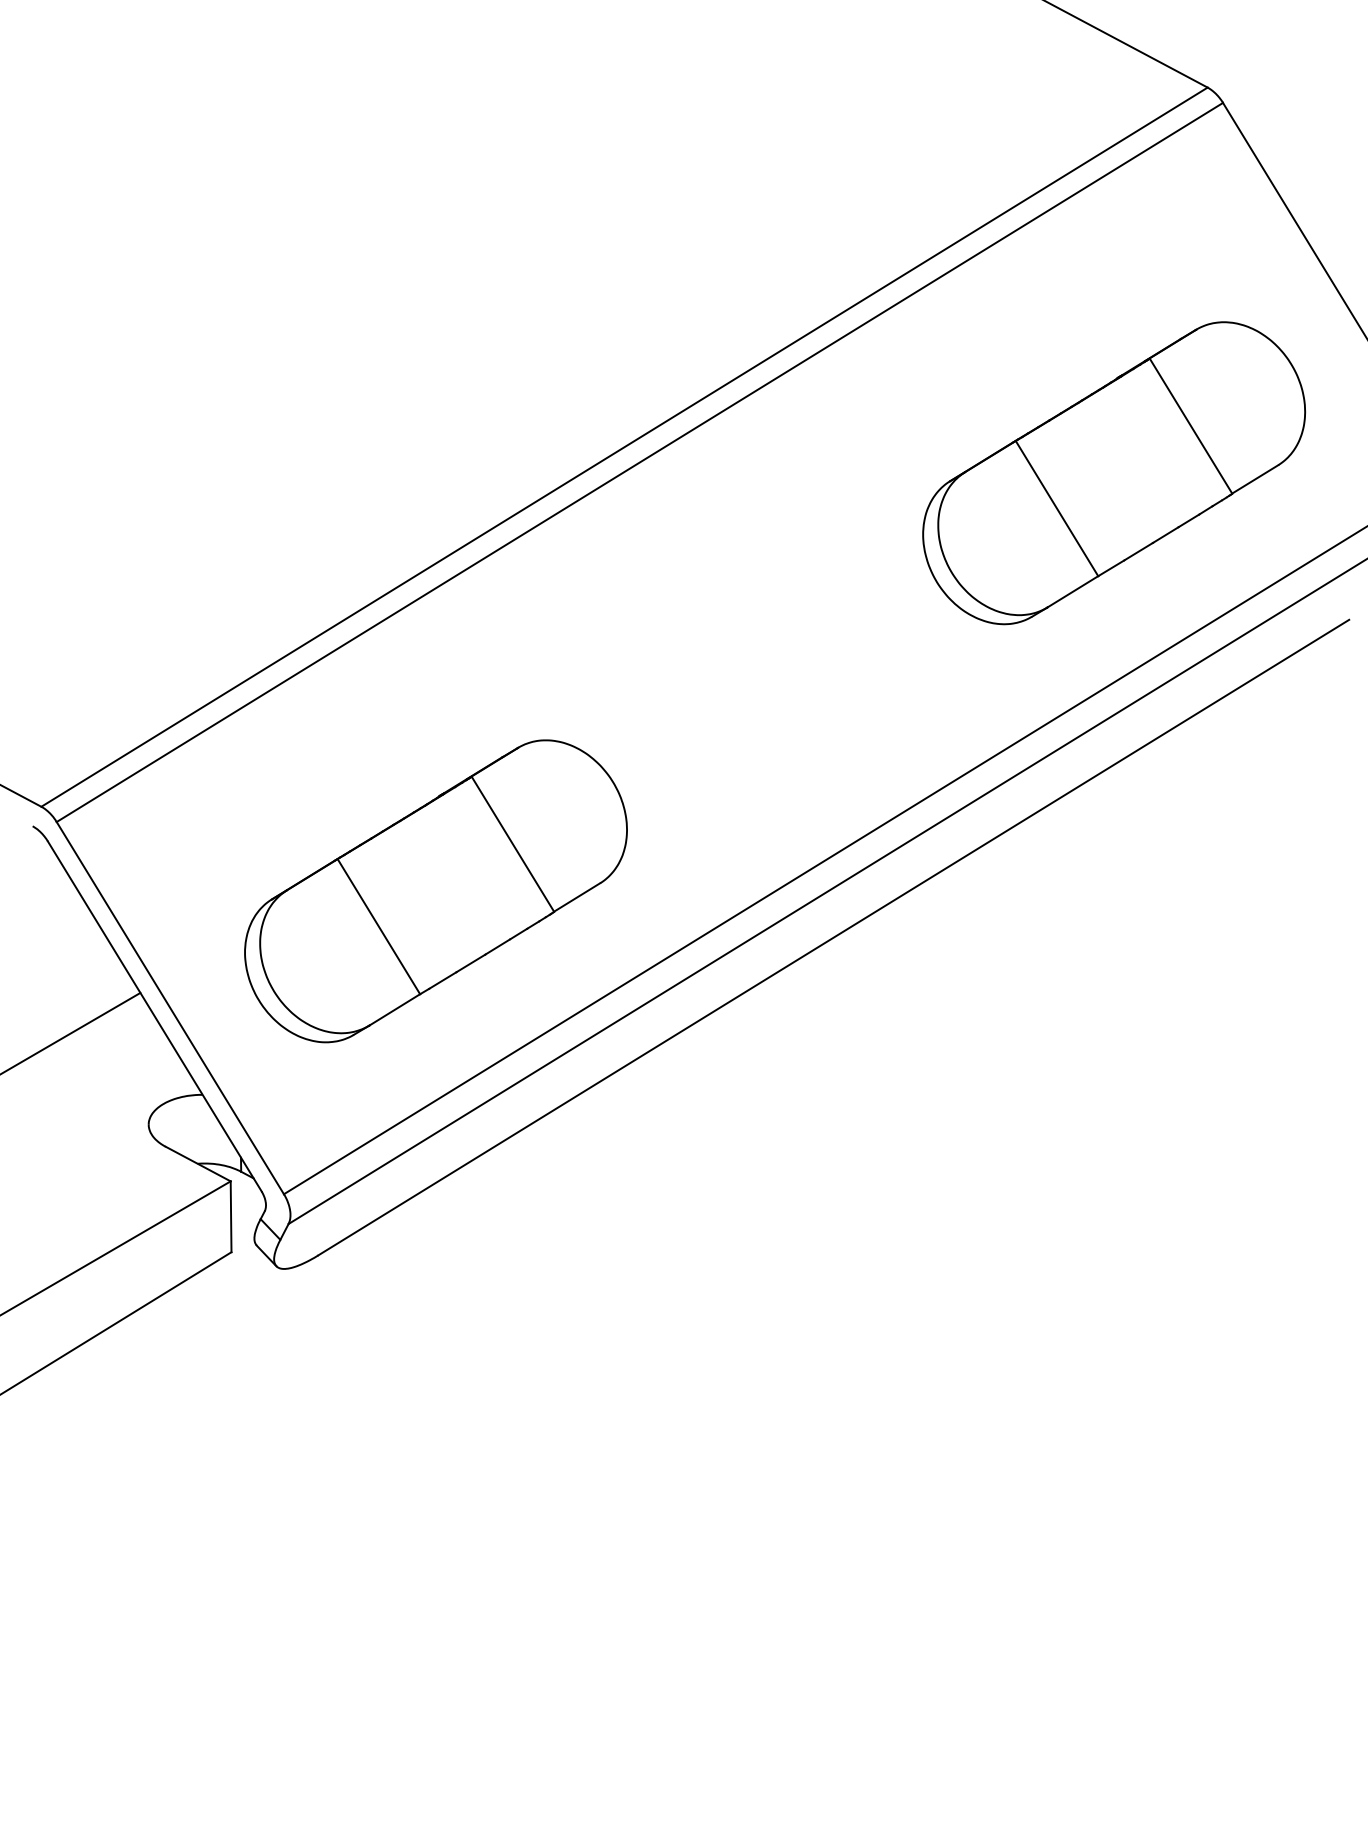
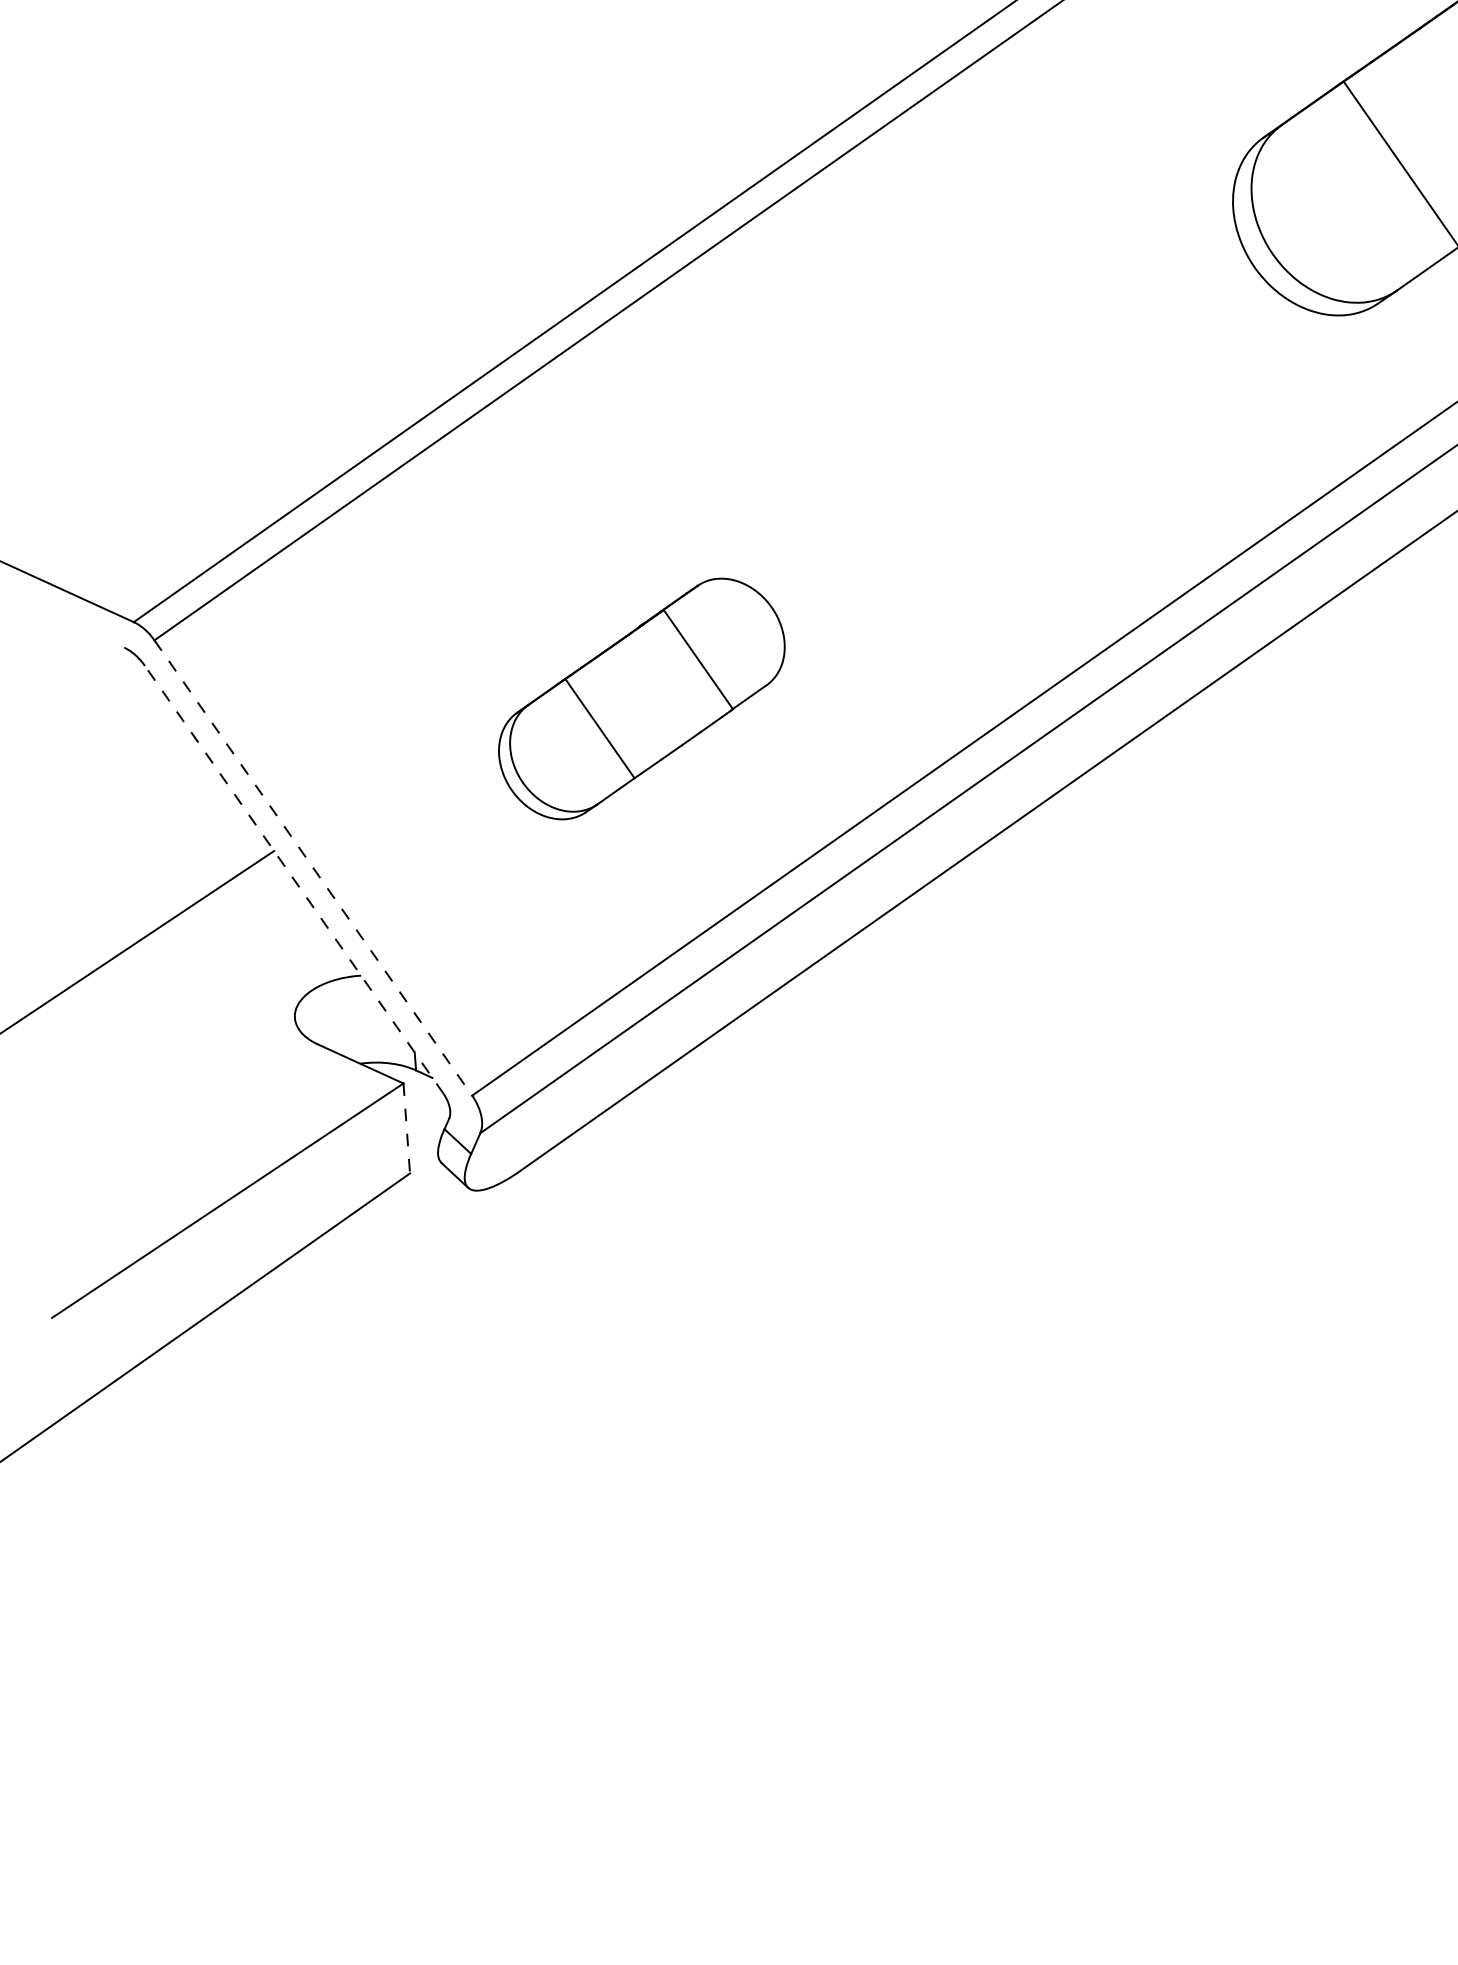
part: (435, 891) -> (641, 699), size x0.6
line: (170, 1008) -> (313, 868), solid -> dashed
line: (154, 1016) -> (293, 879), solid -> dashed
line: (231, 1217) -> (407, 1129), solid -> dashed

